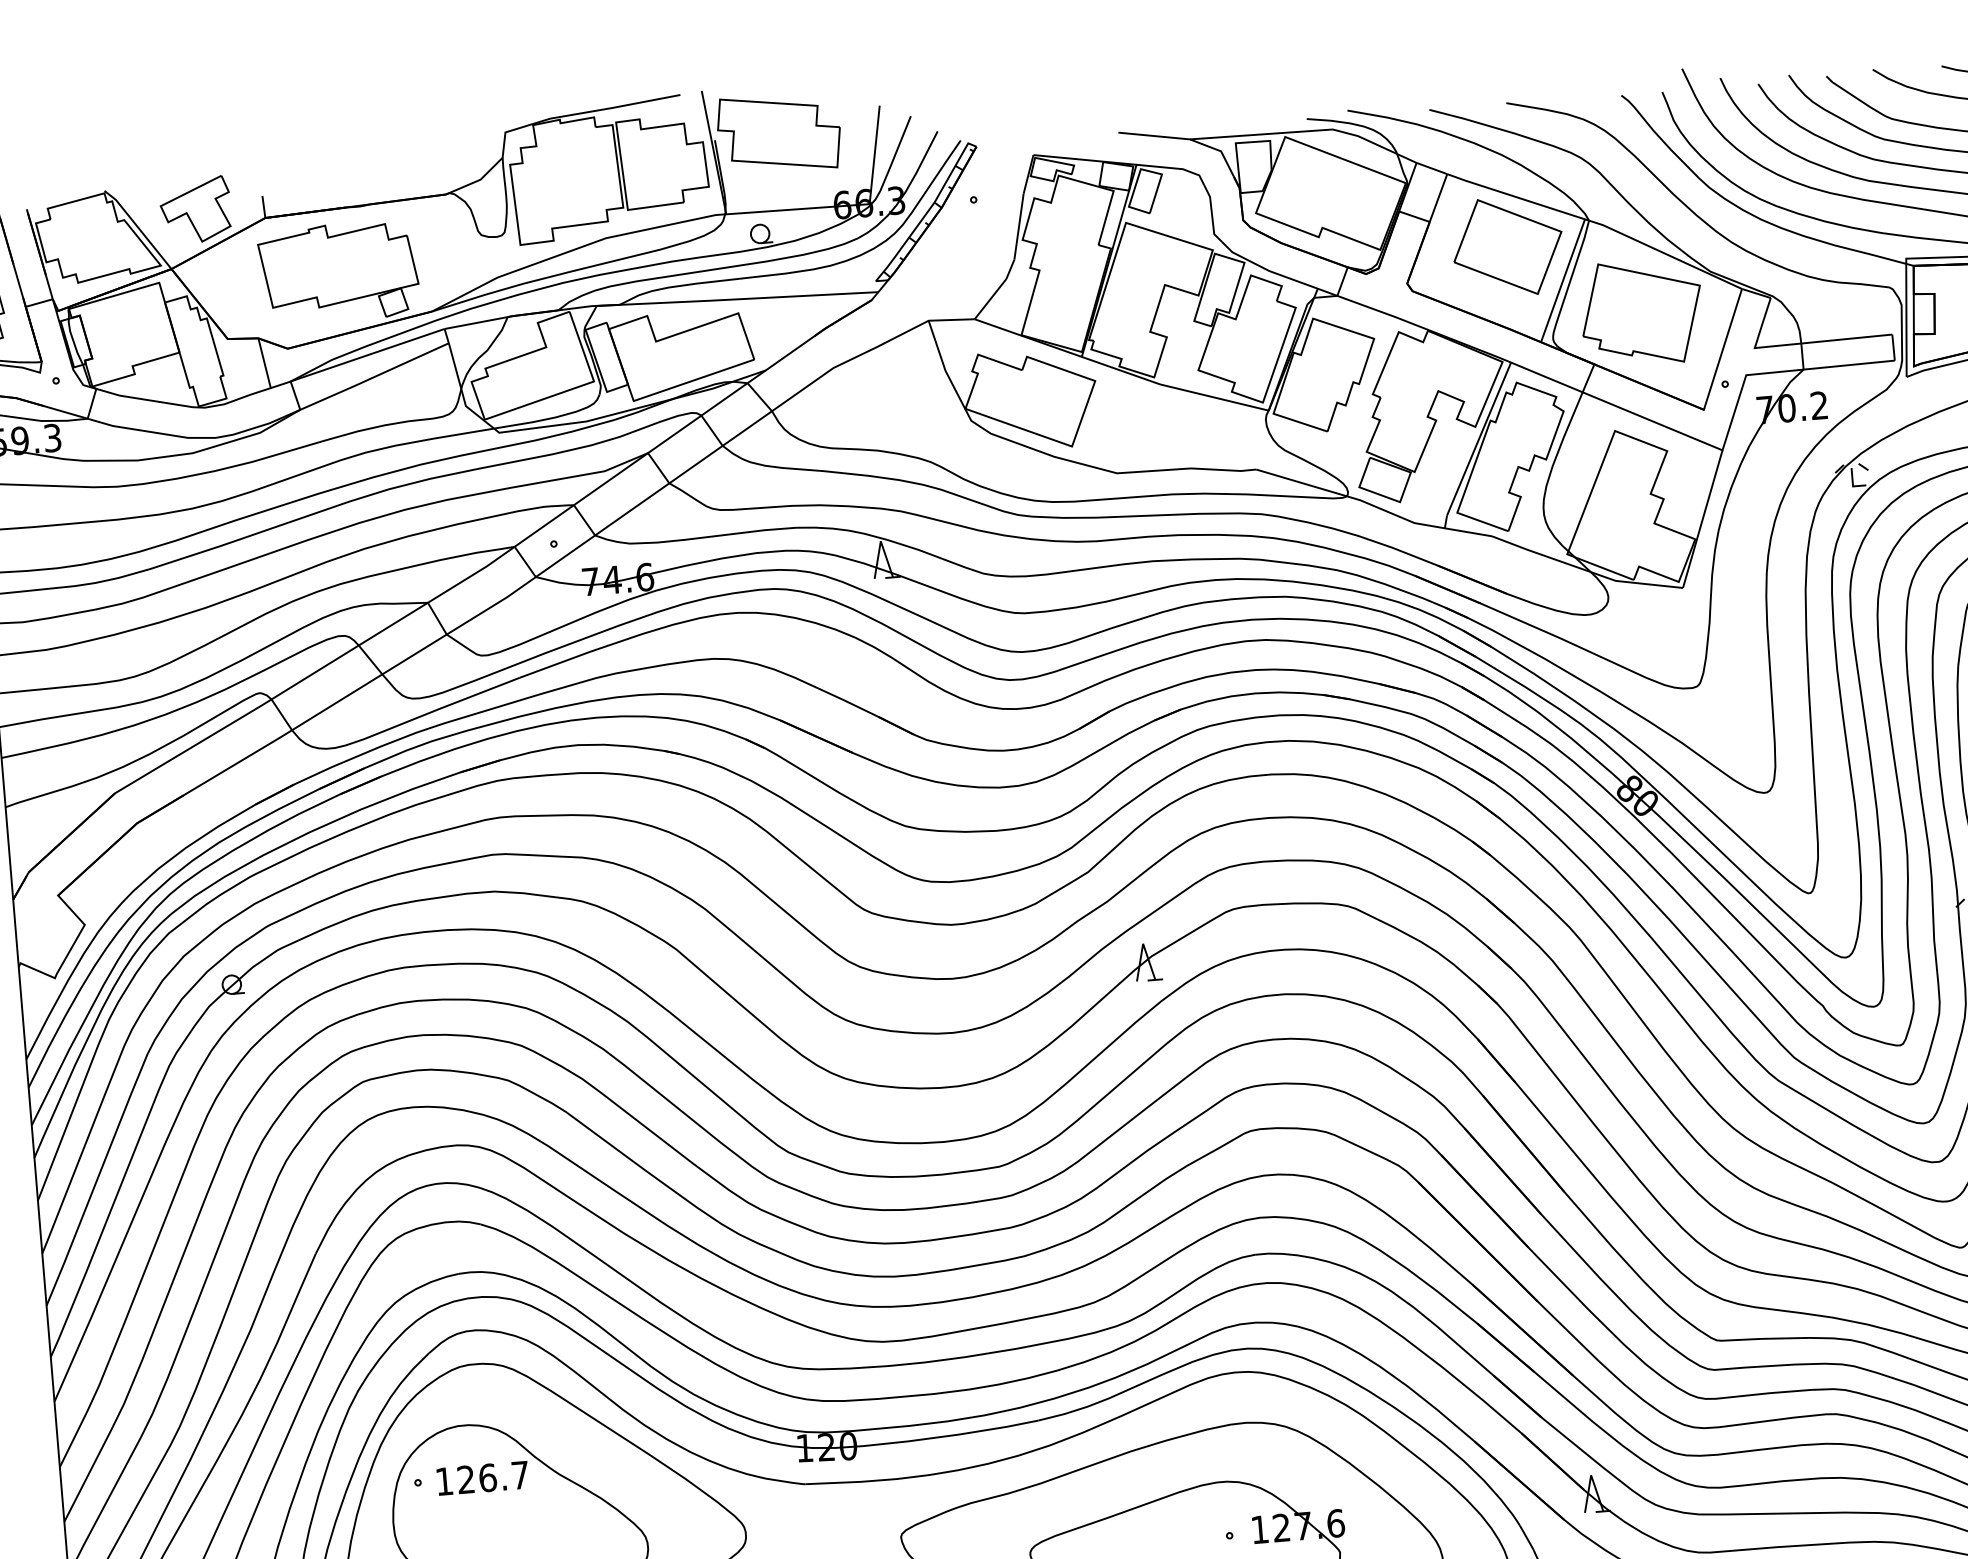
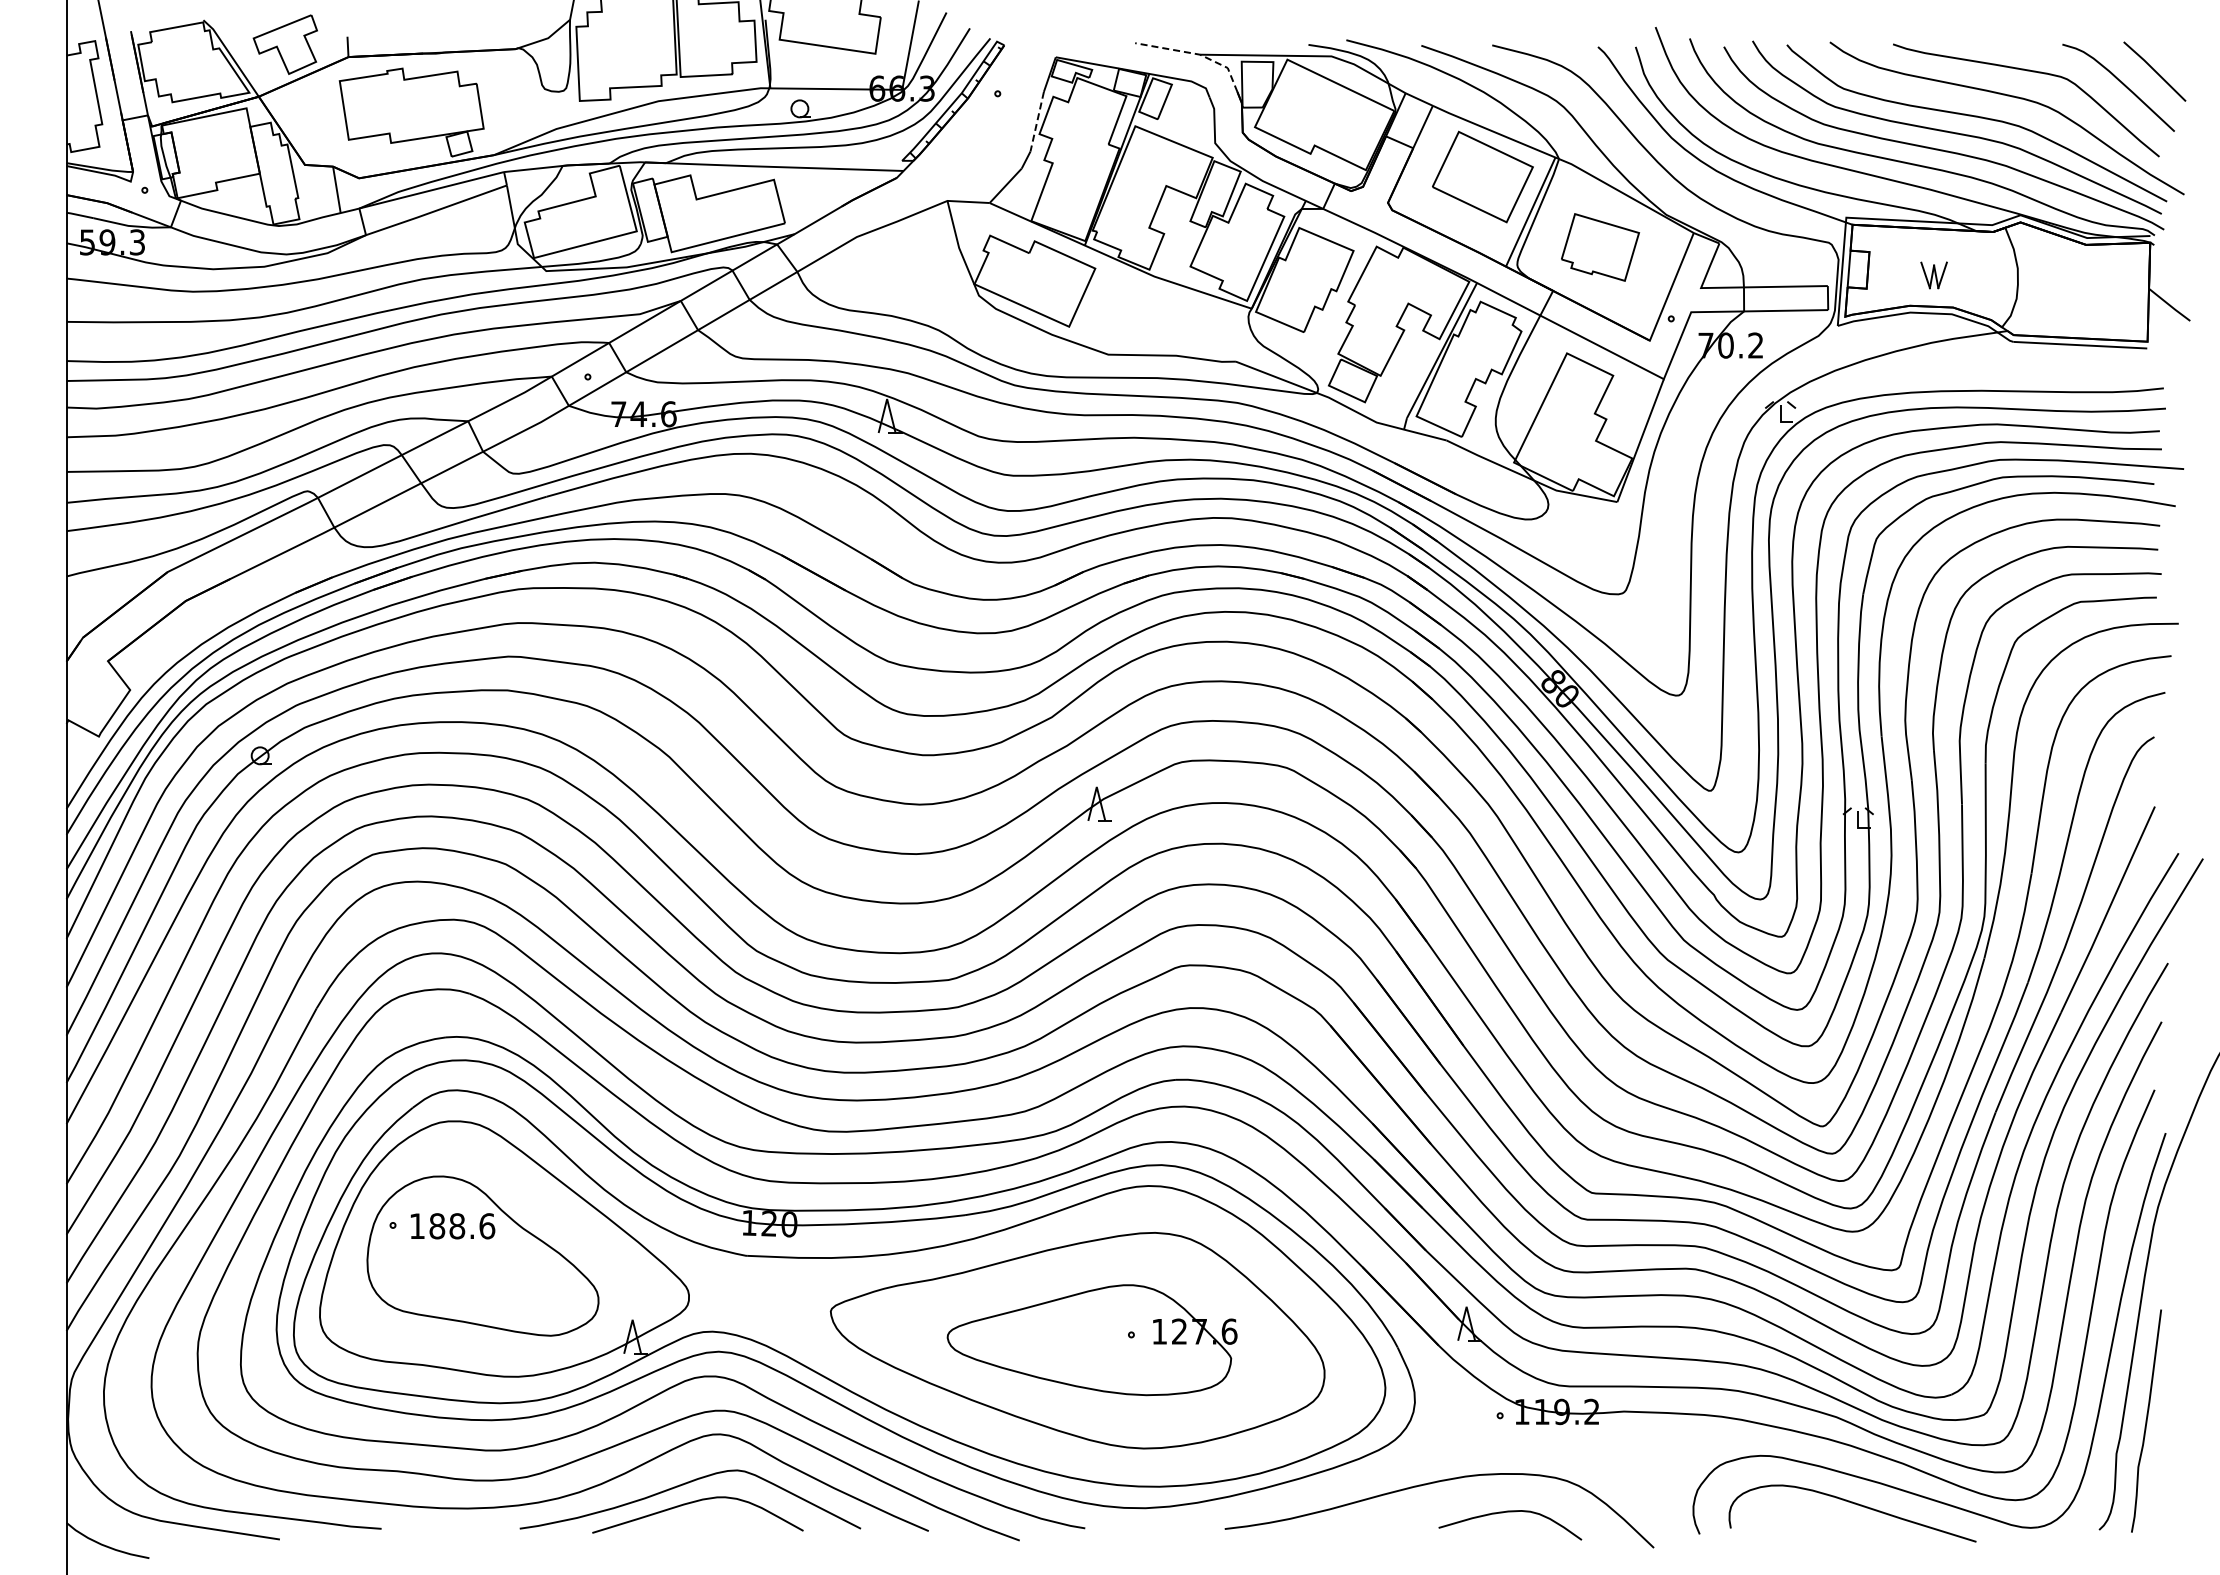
line: (1186, 139) -> (1196, 54), solid -> dashed
line: (1019, 226) -> (1037, 121), solid -> dashed
part: (1641, 313) -> (1600, 247), size x0.7
text: (493, 1477) -> (462, 1226), 126.7 -> 188.6

